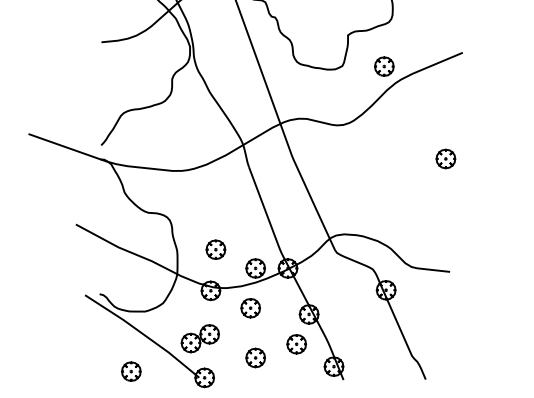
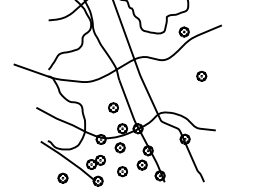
part: (445, 157) -> (201, 75), moved
part: (215, 249) -> (113, 107), moved

